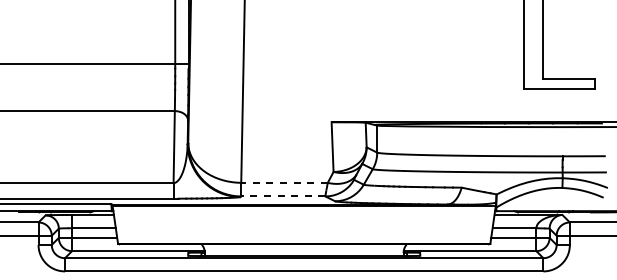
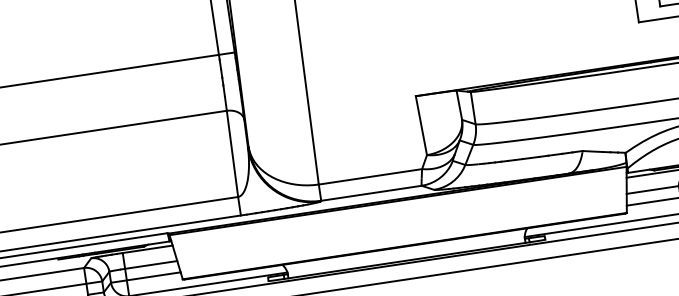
line: (284, 182) -> (370, 176), dashed -> solid
line: (282, 196) -> (370, 193), dashed -> solid

